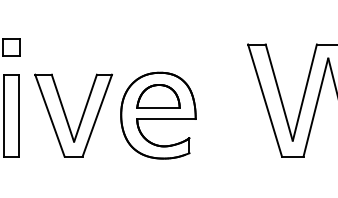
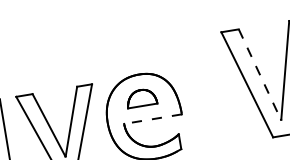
line: (279, 92) -> (260, 74), solid -> dashed
part: (158, 96) -> (141, 98), size x0.7
line: (166, 119) -> (153, 119), solid -> dashed

